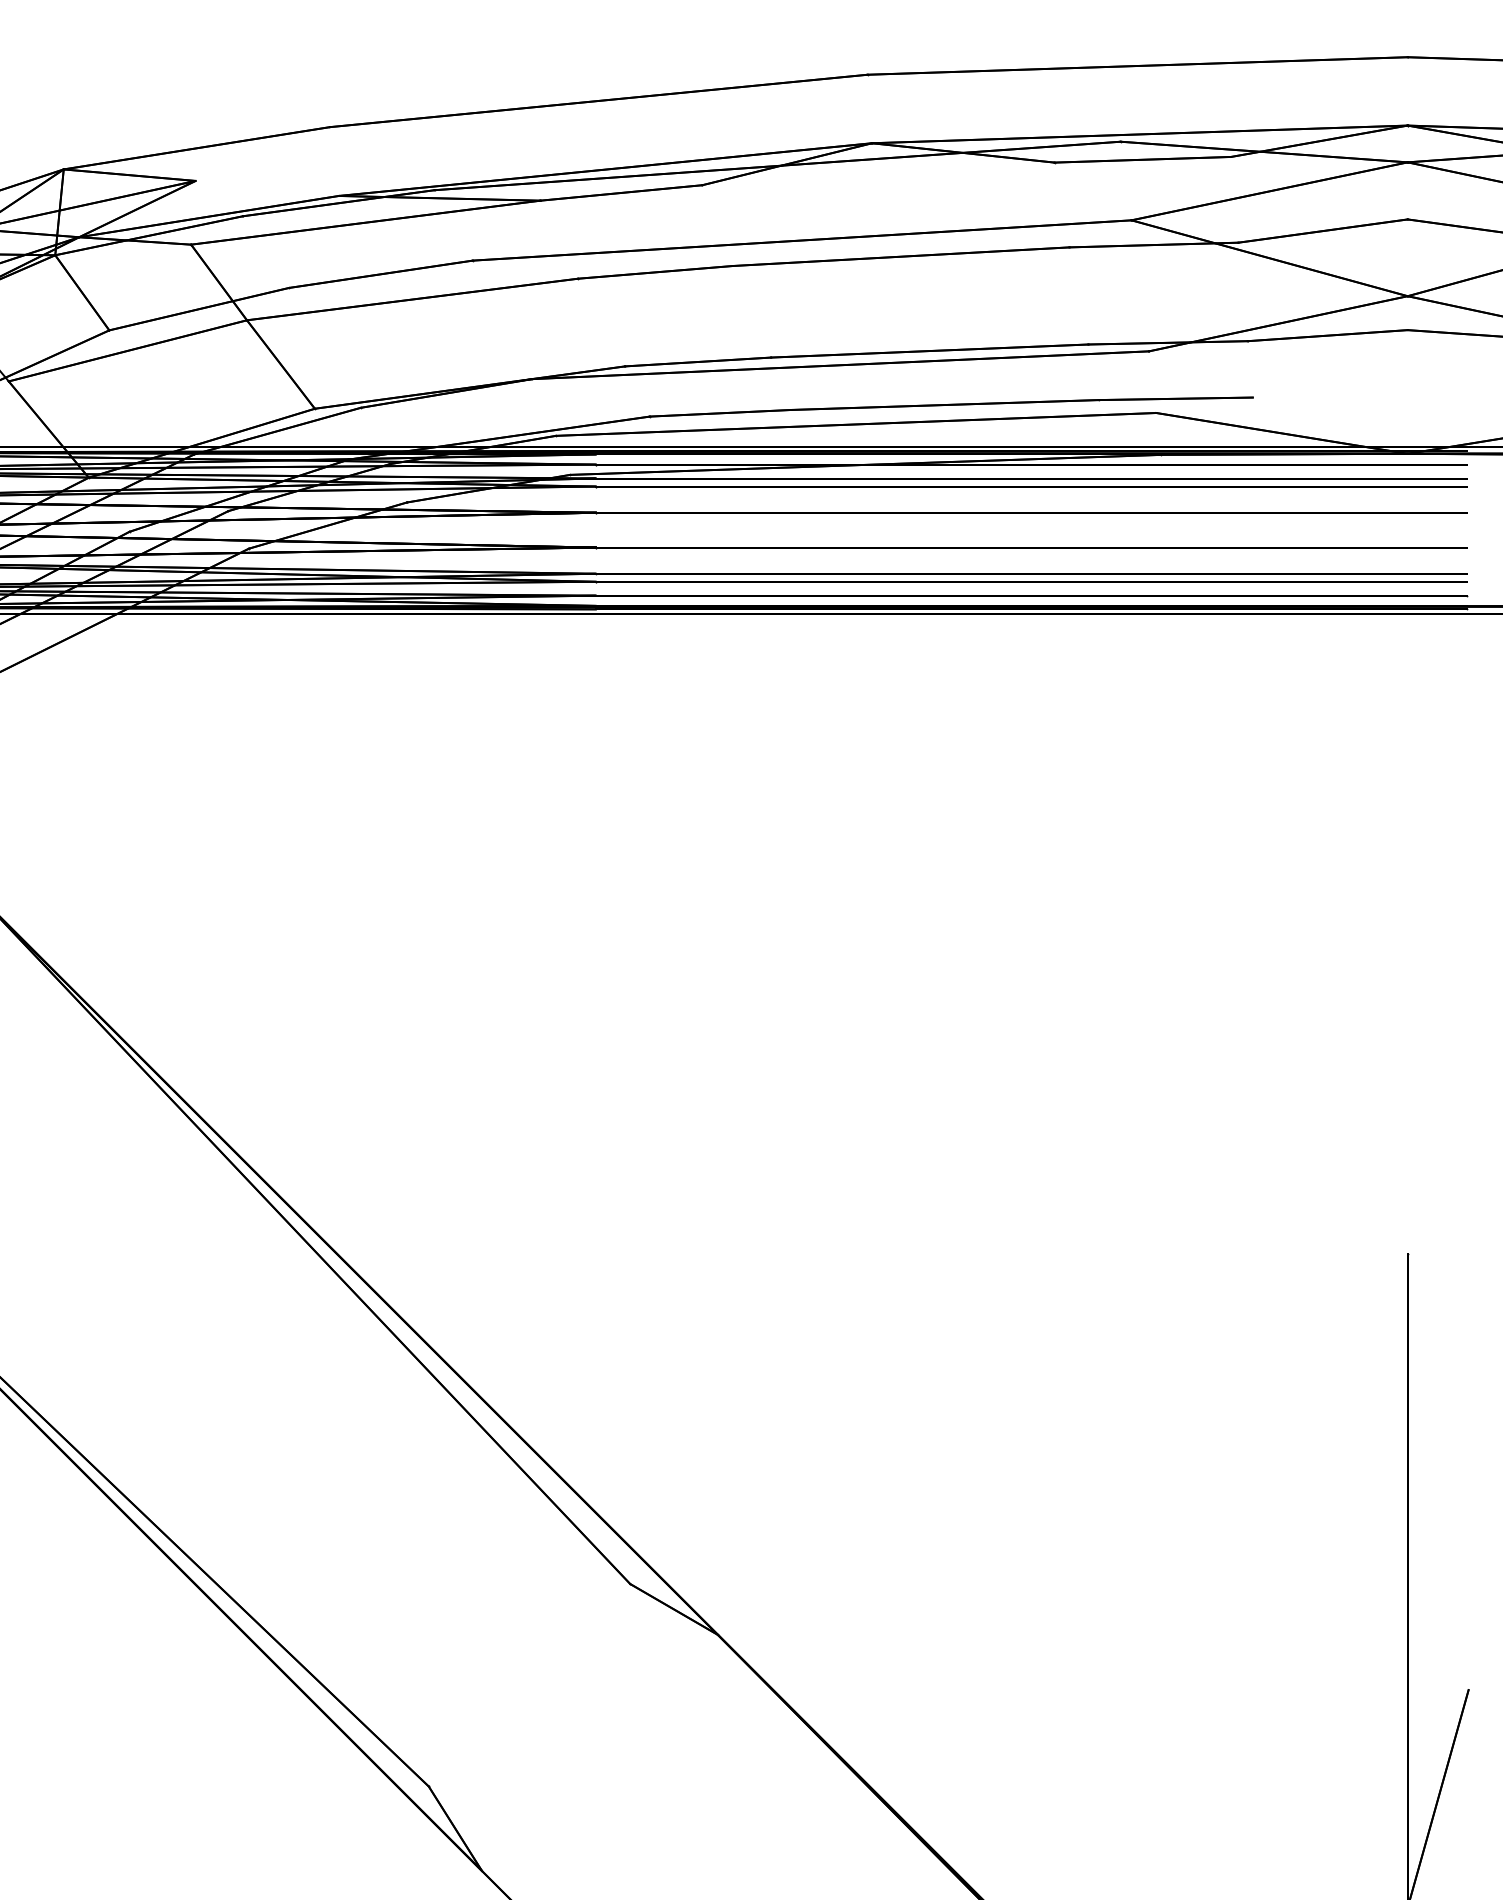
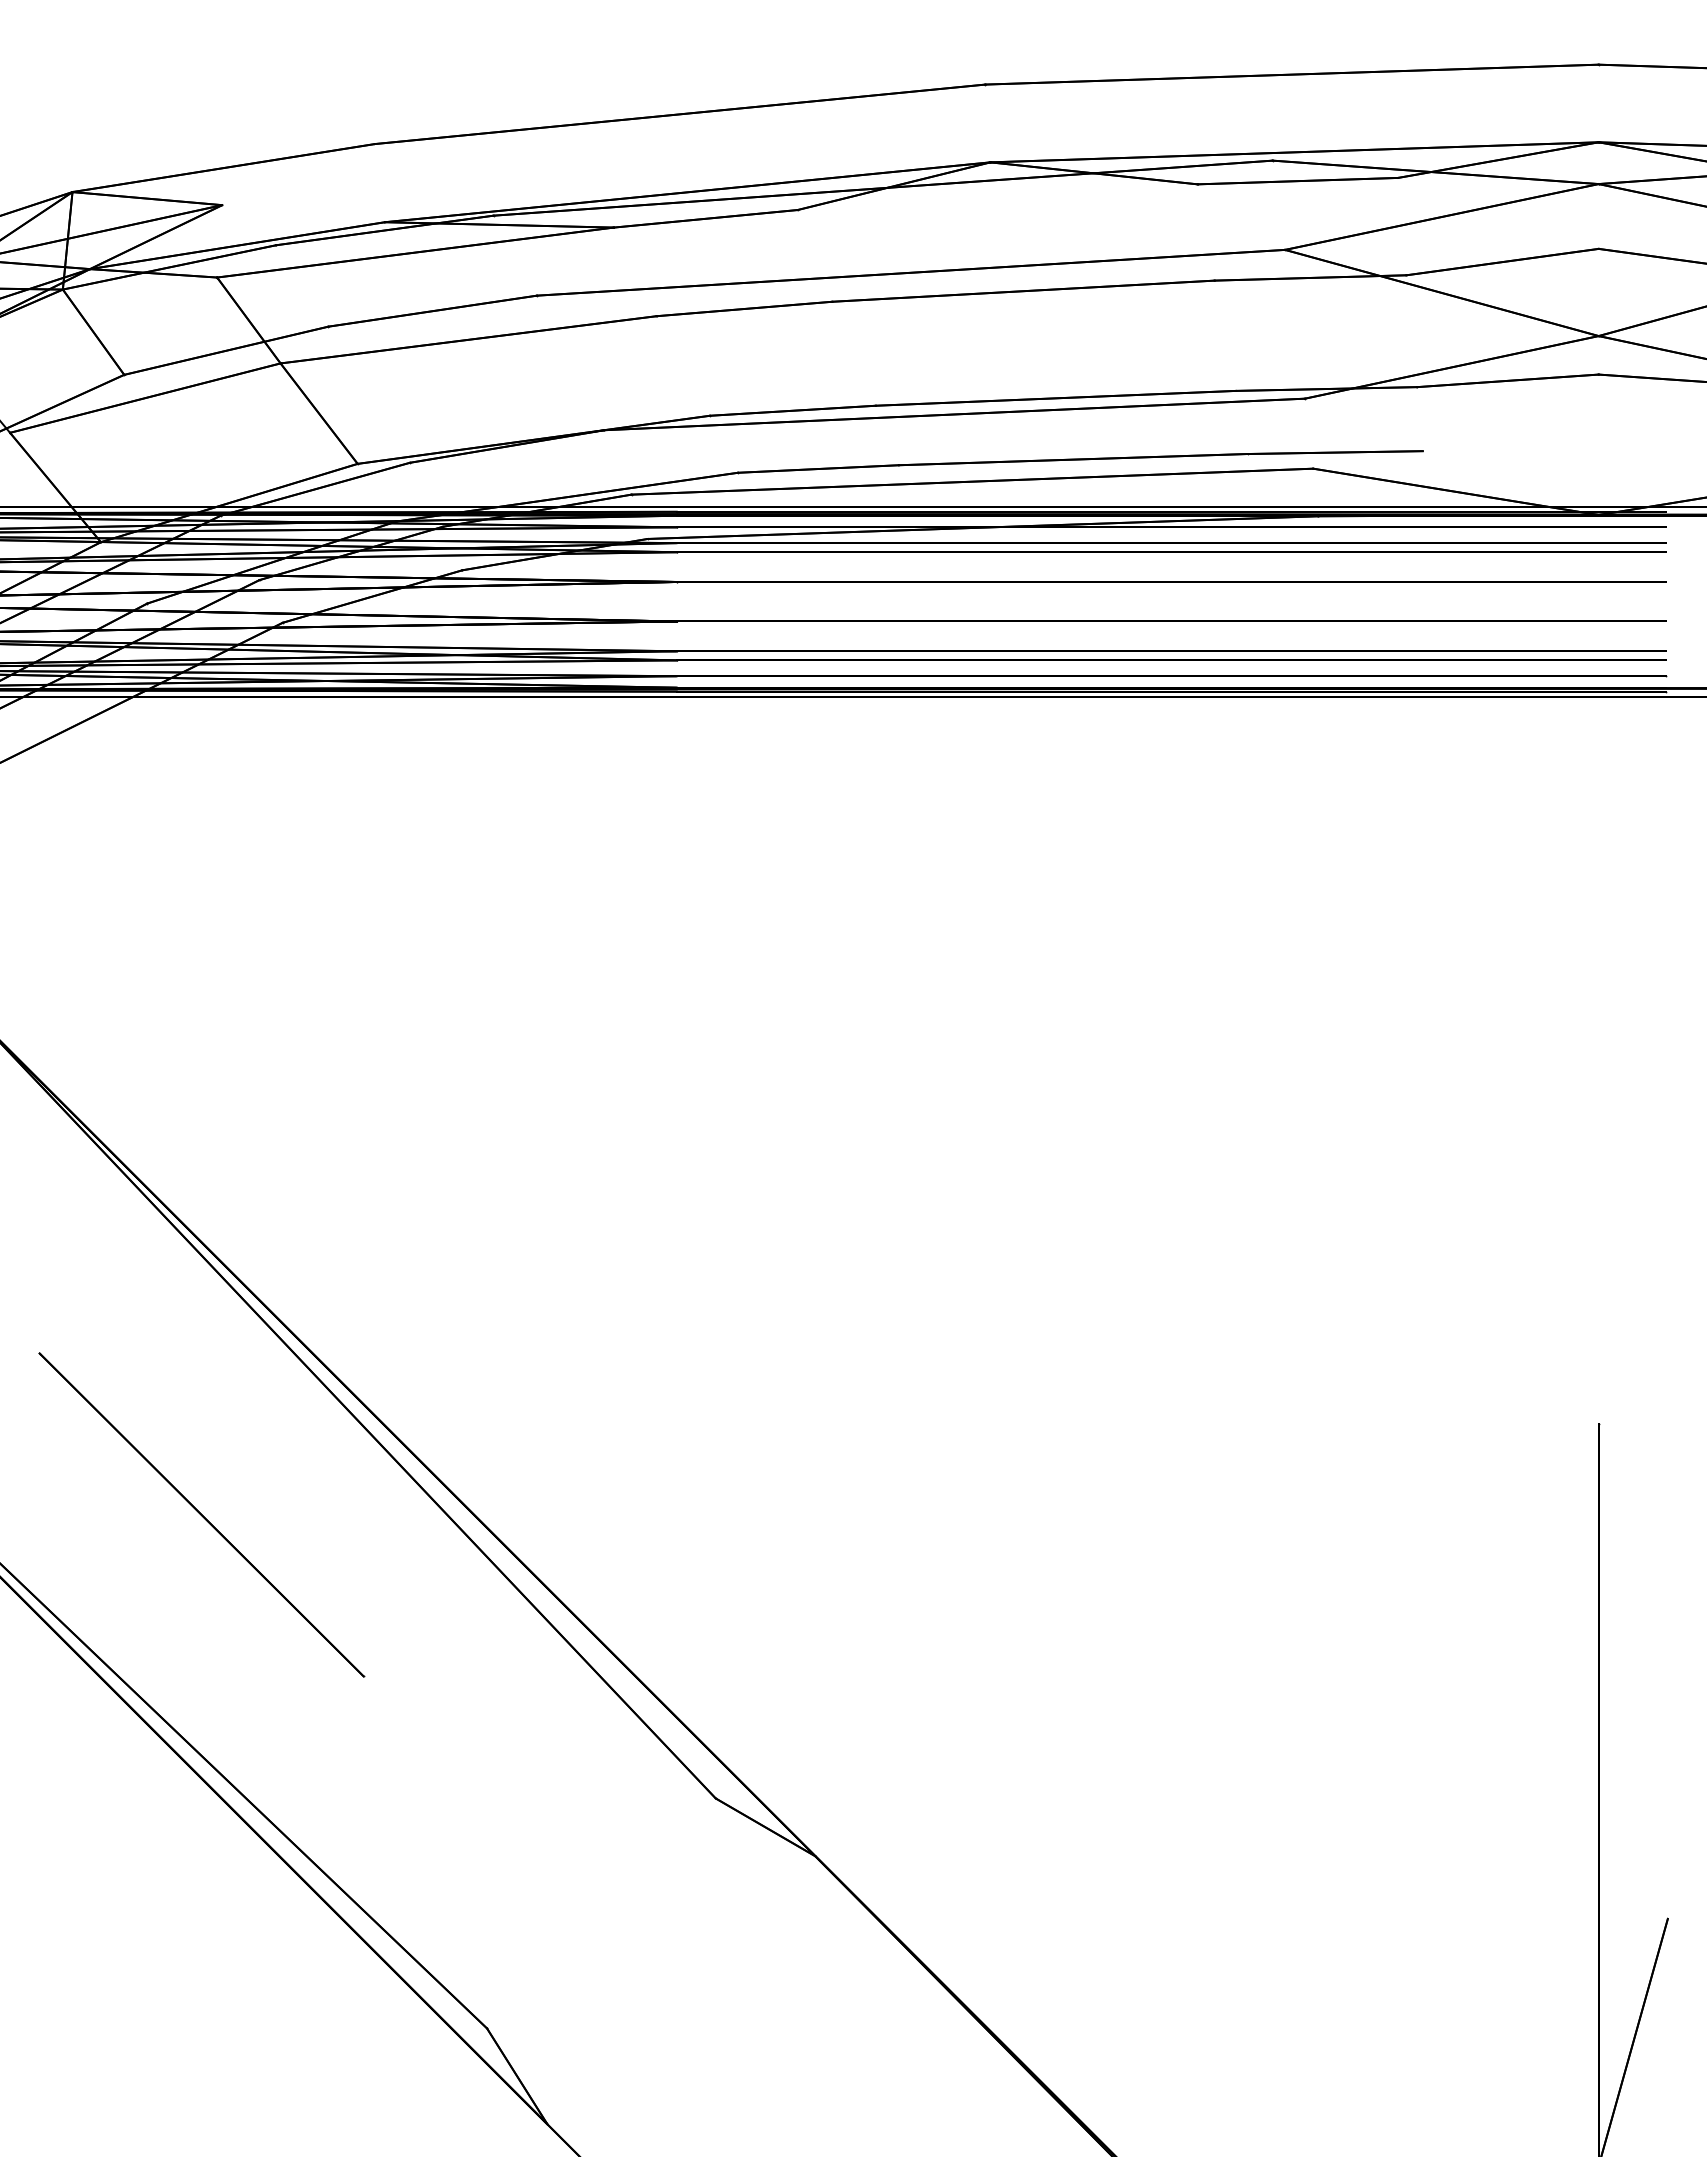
line: (177, 1333) -> (201, 1514), added

